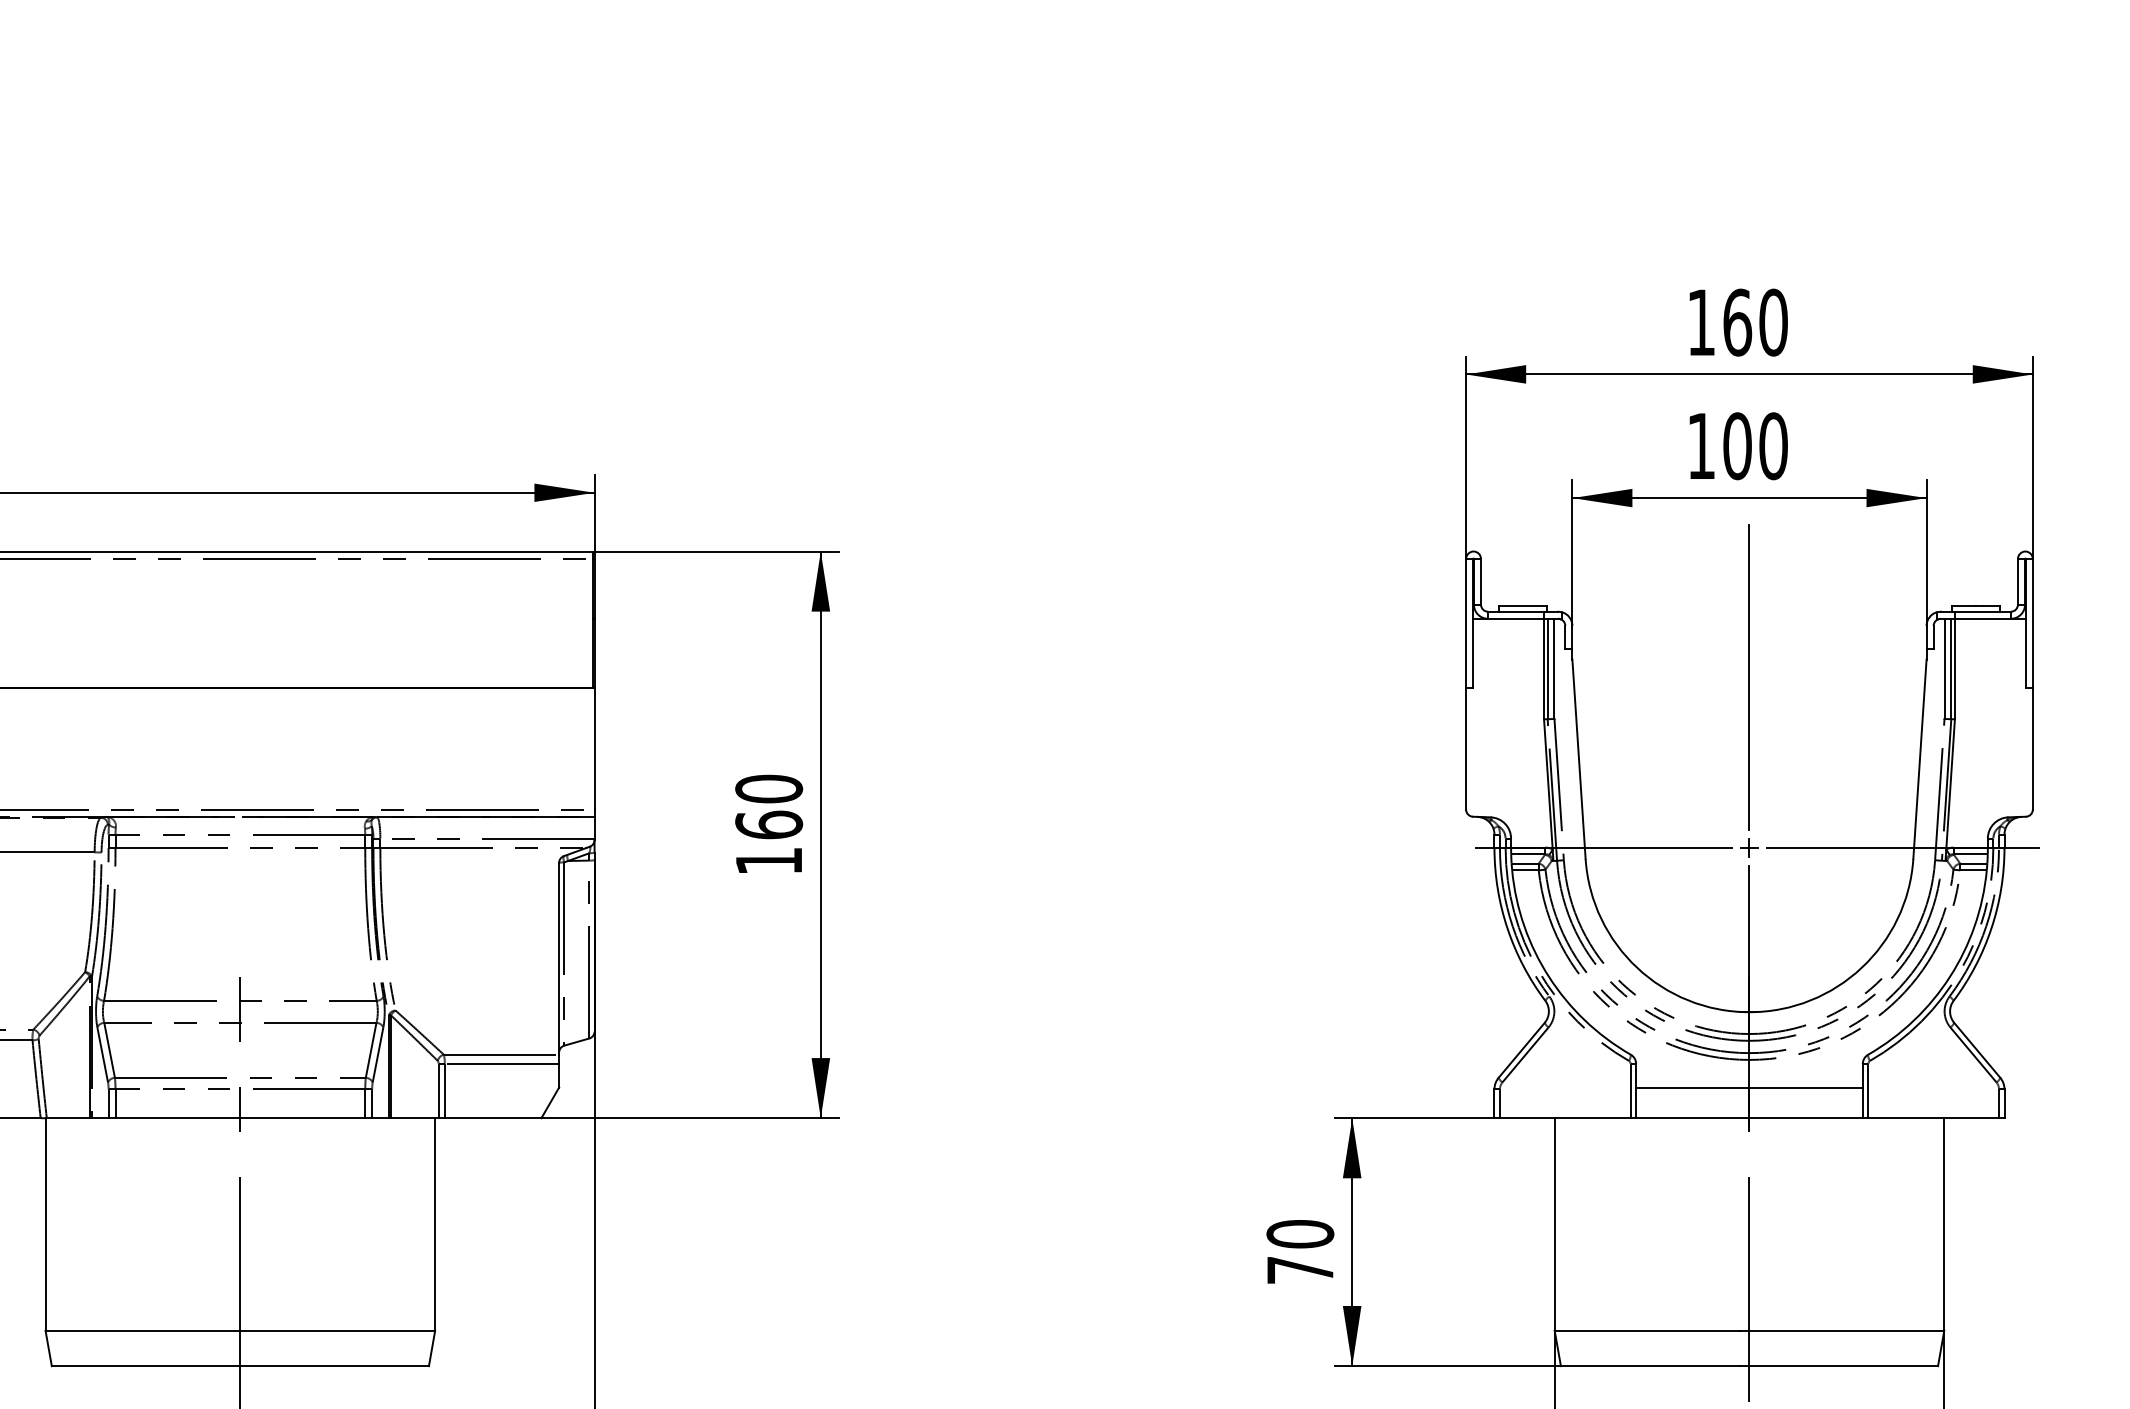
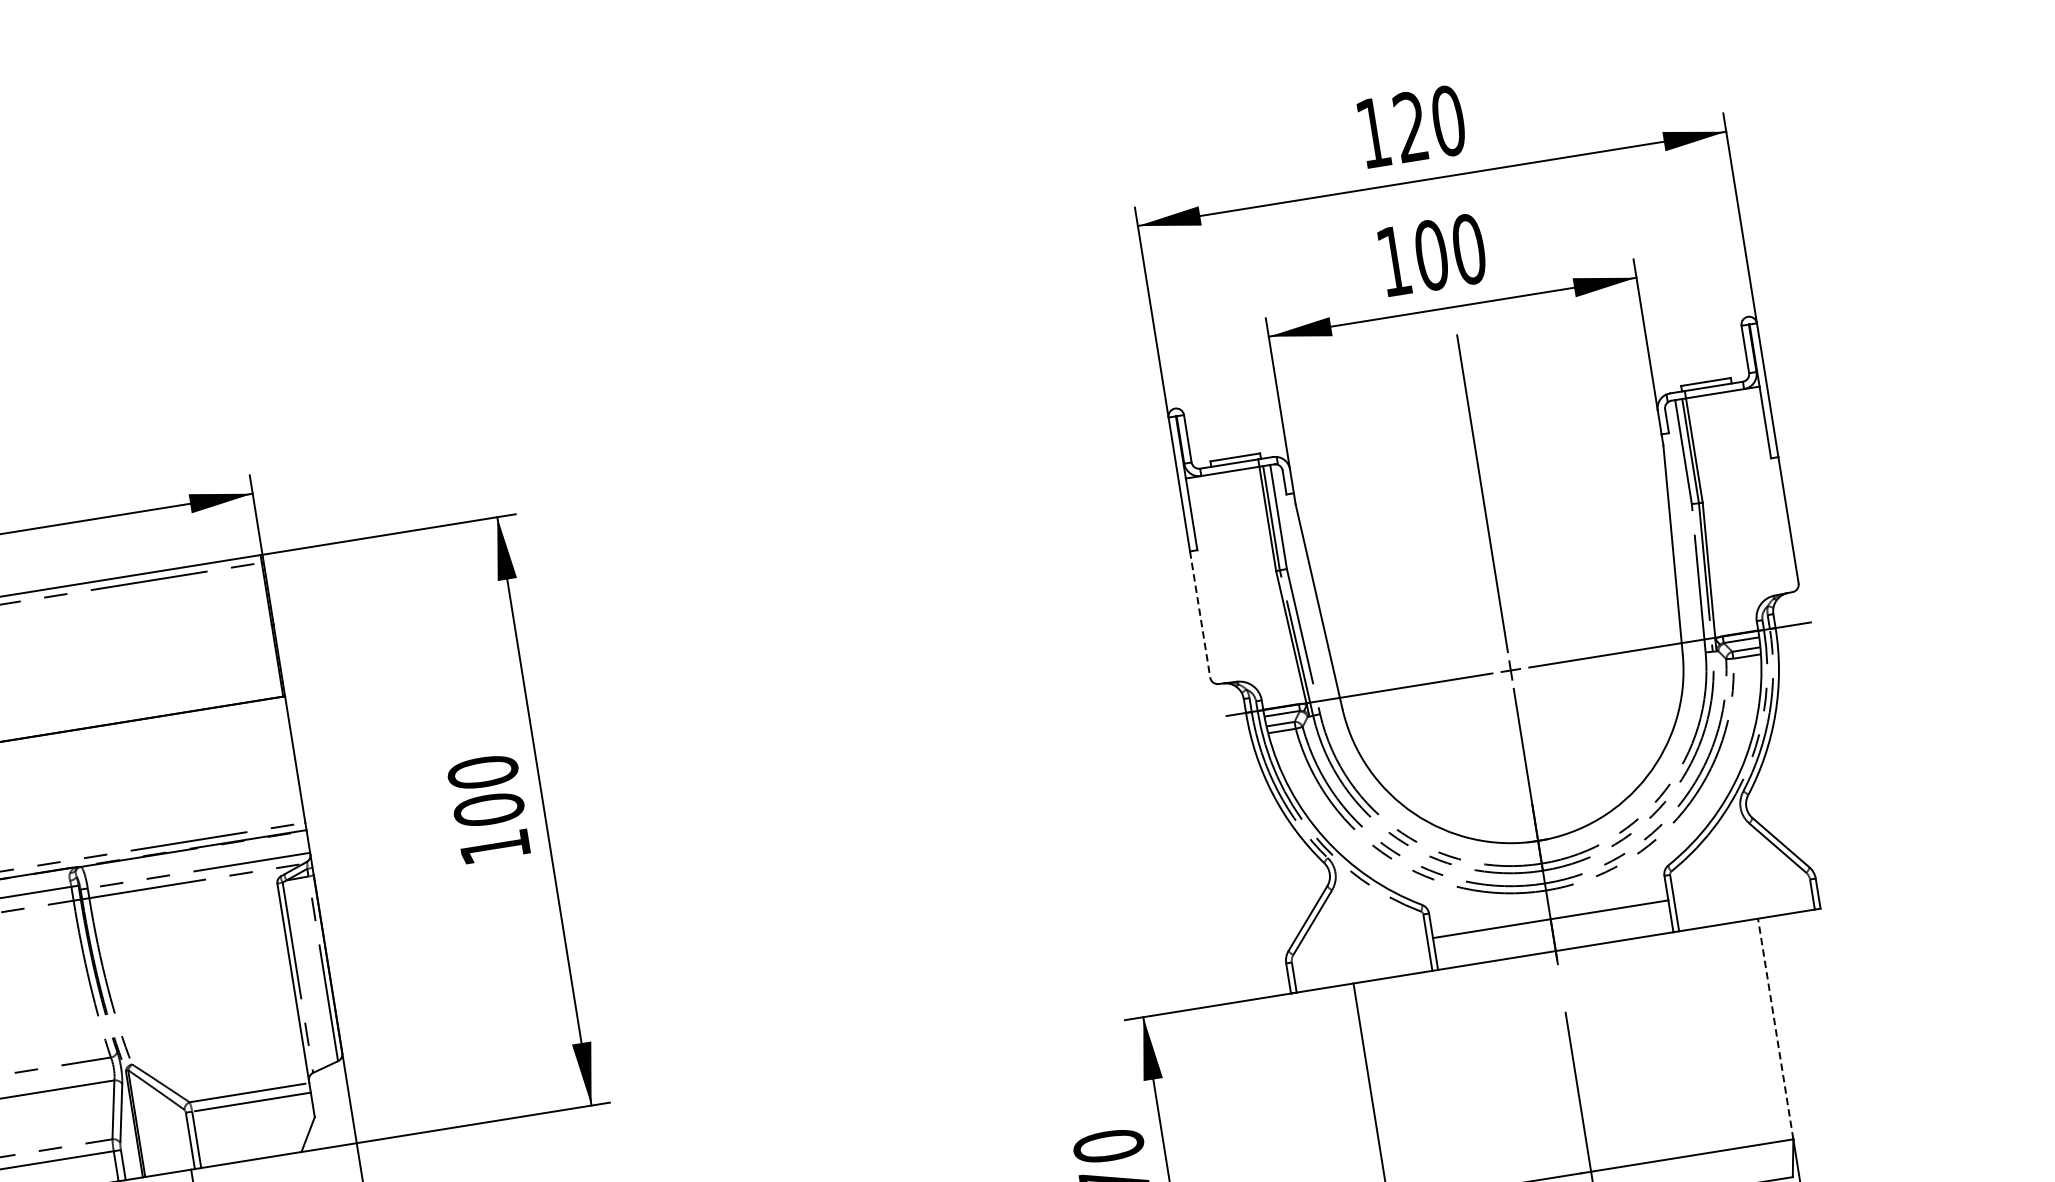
text: (1737, 322) -> (1411, 126), 160 -> 120
line: (1466, 748) -> (1200, 614), solid -> dashed
text: (768, 824) -> (488, 809), 160 -> 100
line: (1944, 1223) -> (1775, 1027), solid -> dashed

